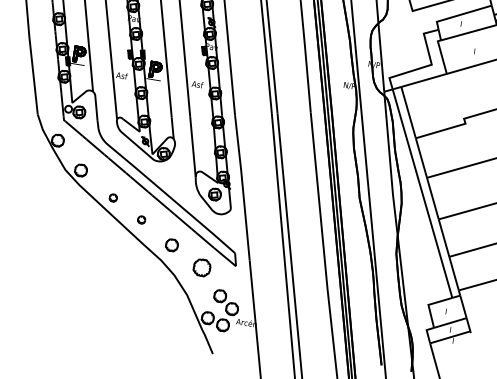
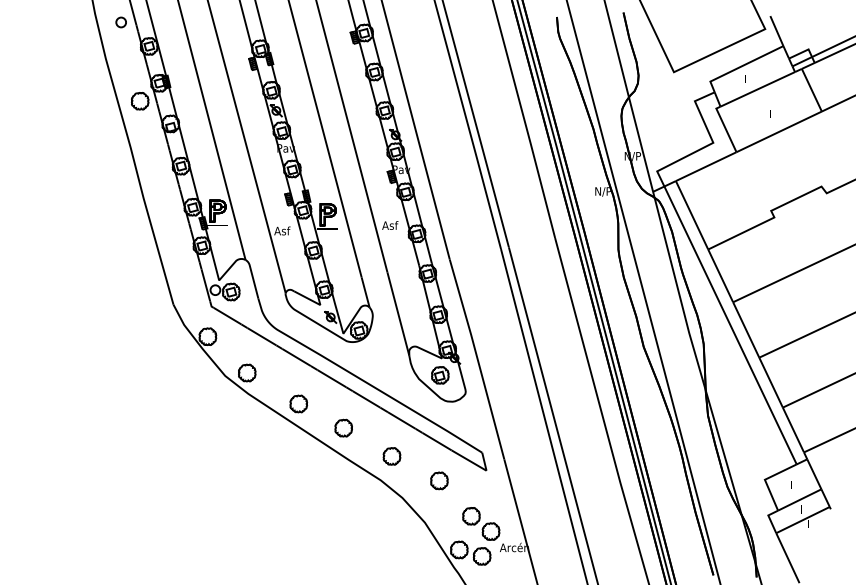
part: (113, 197) -> (298, 403), size x1.67
part: (141, 219) -> (343, 427), size x1.67
part: (202, 267) -> (439, 480), size x0.71

